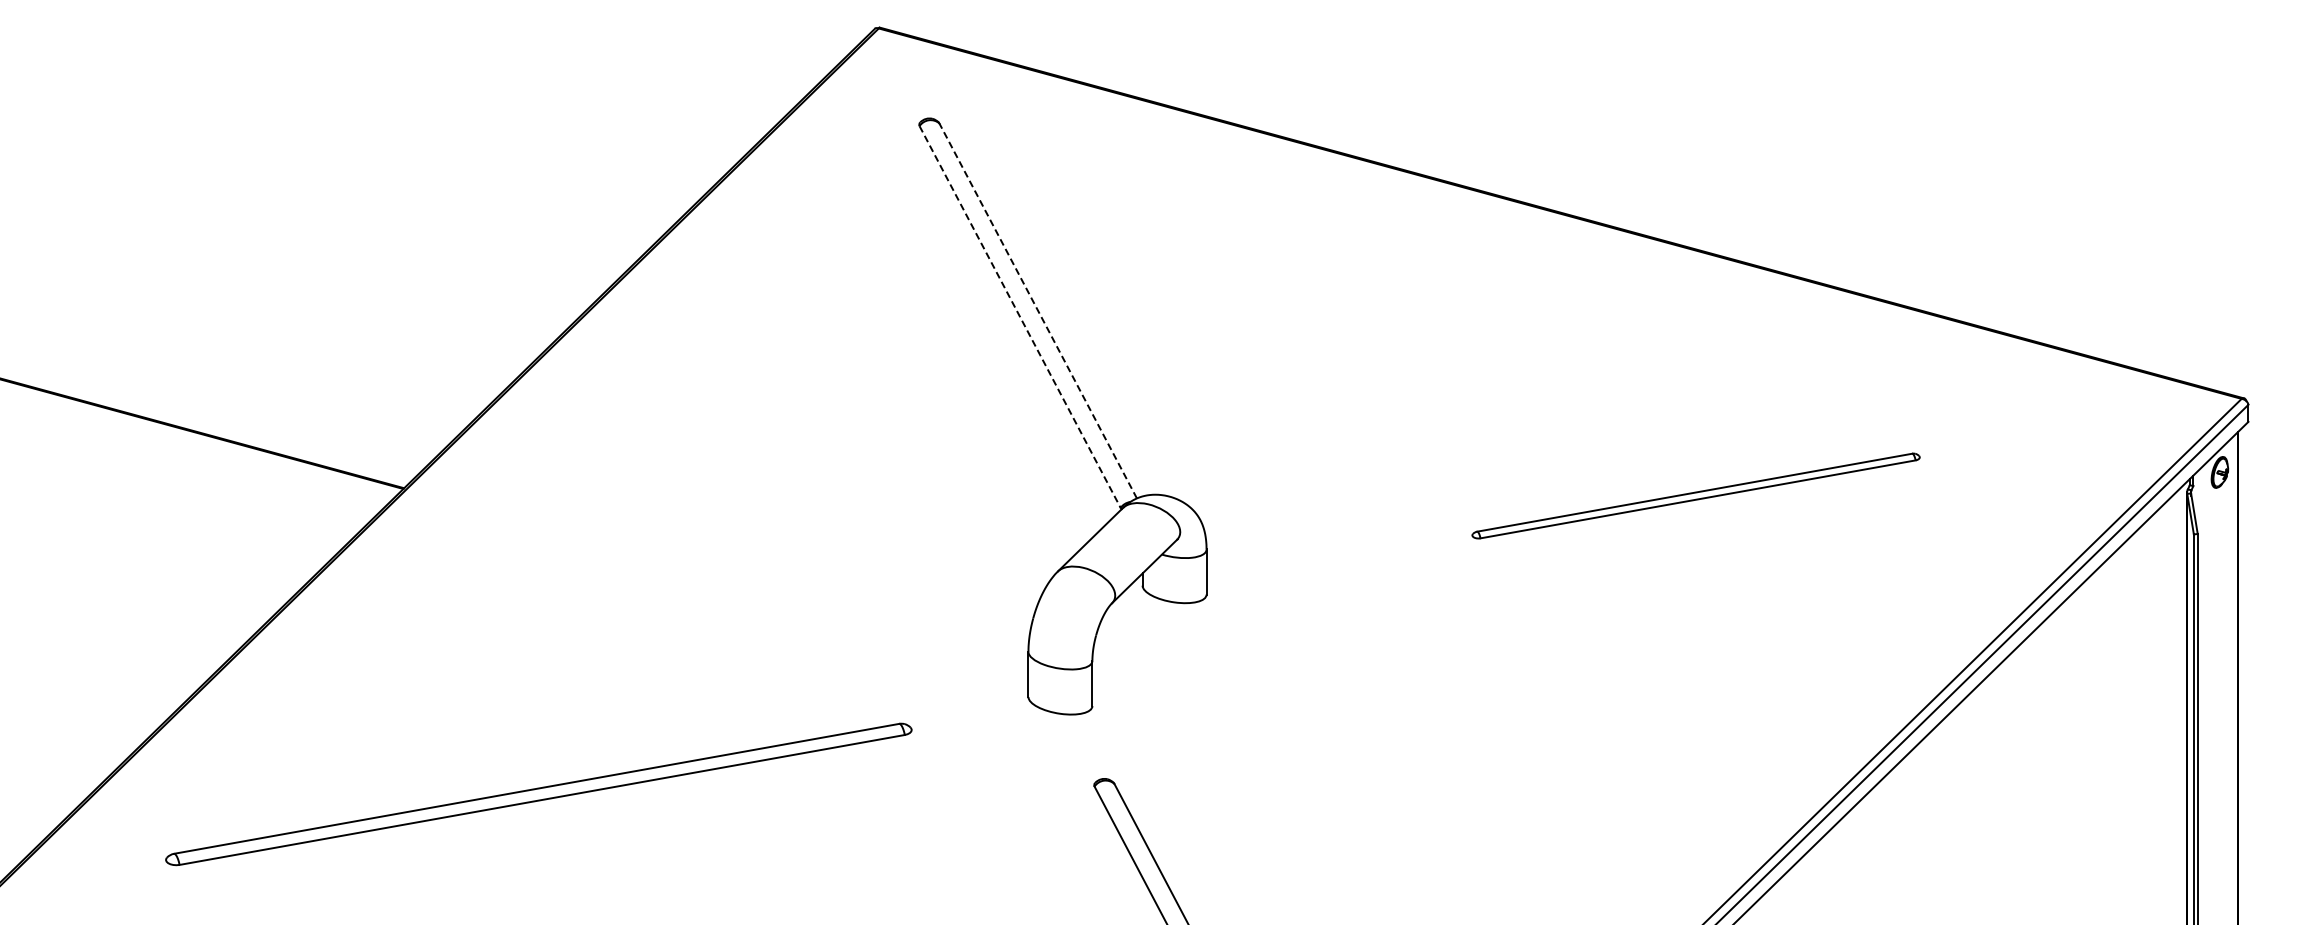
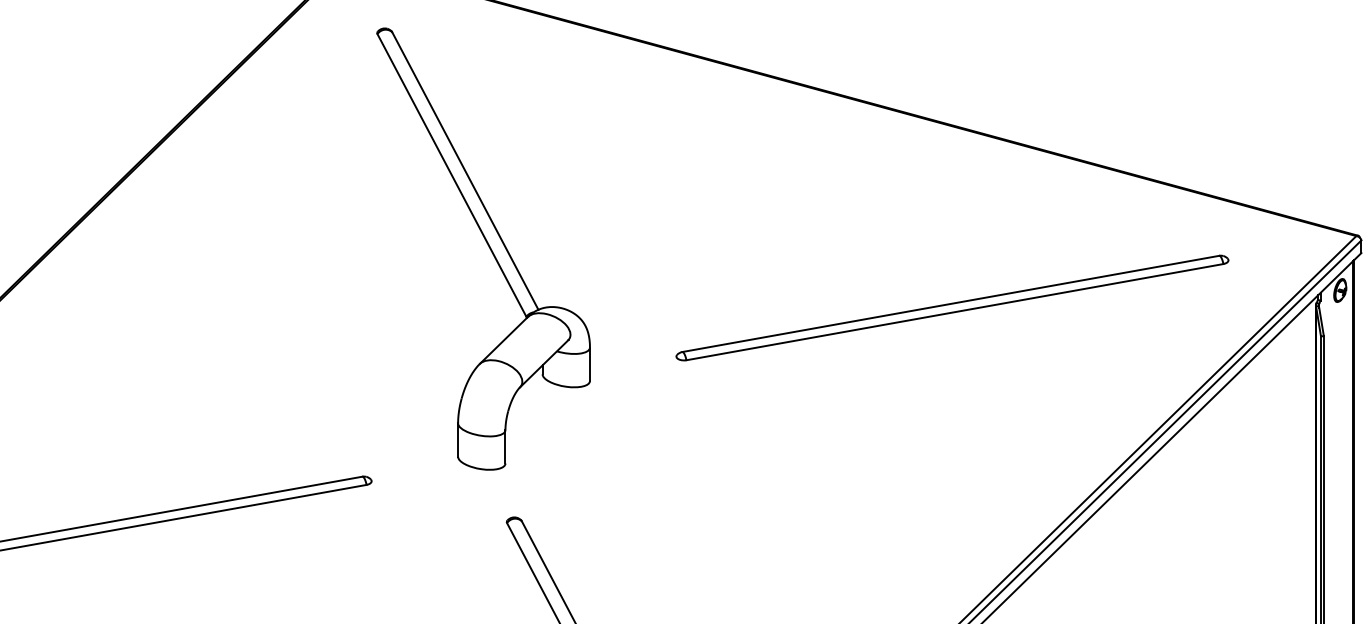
line: (1038, 310) -> (465, 170), dashed -> solid
line: (1020, 317) -> (452, 175), dashed -> solid
part: (1695, 495) -> (951, 307), size x1.67

